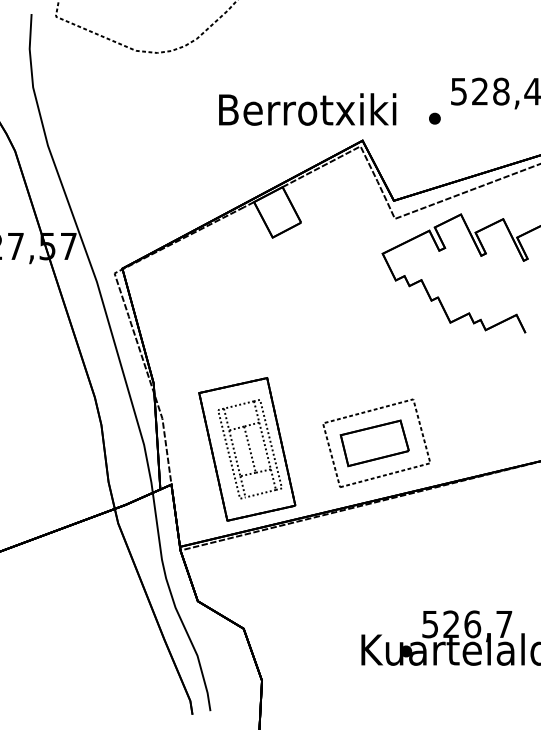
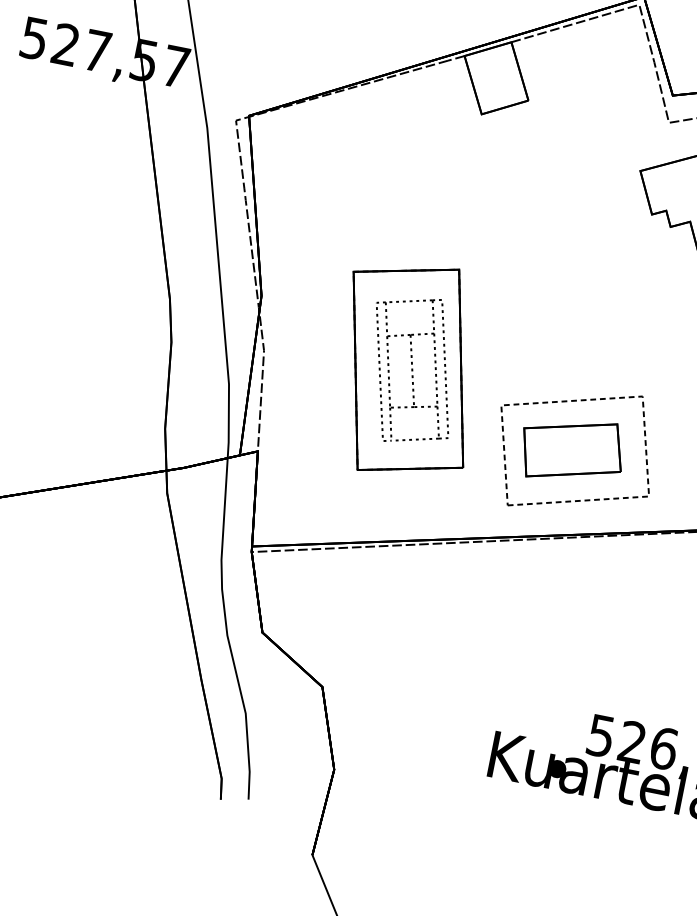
part: (247, 449) -> (408, 370), moved

